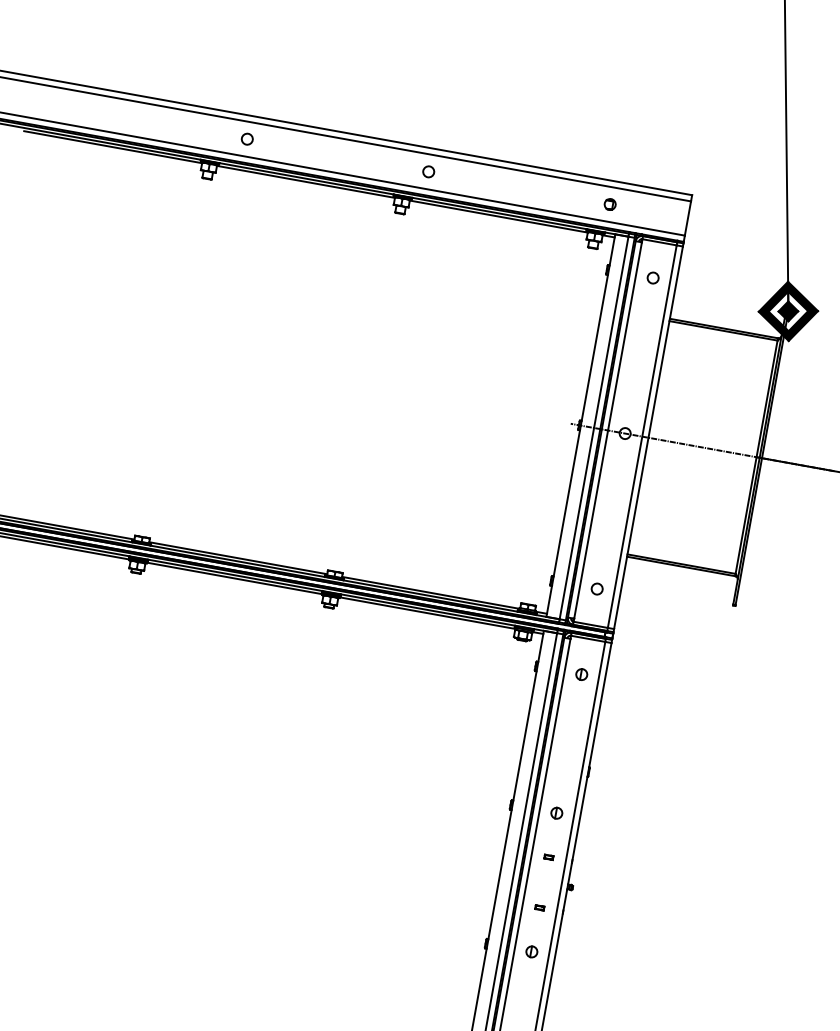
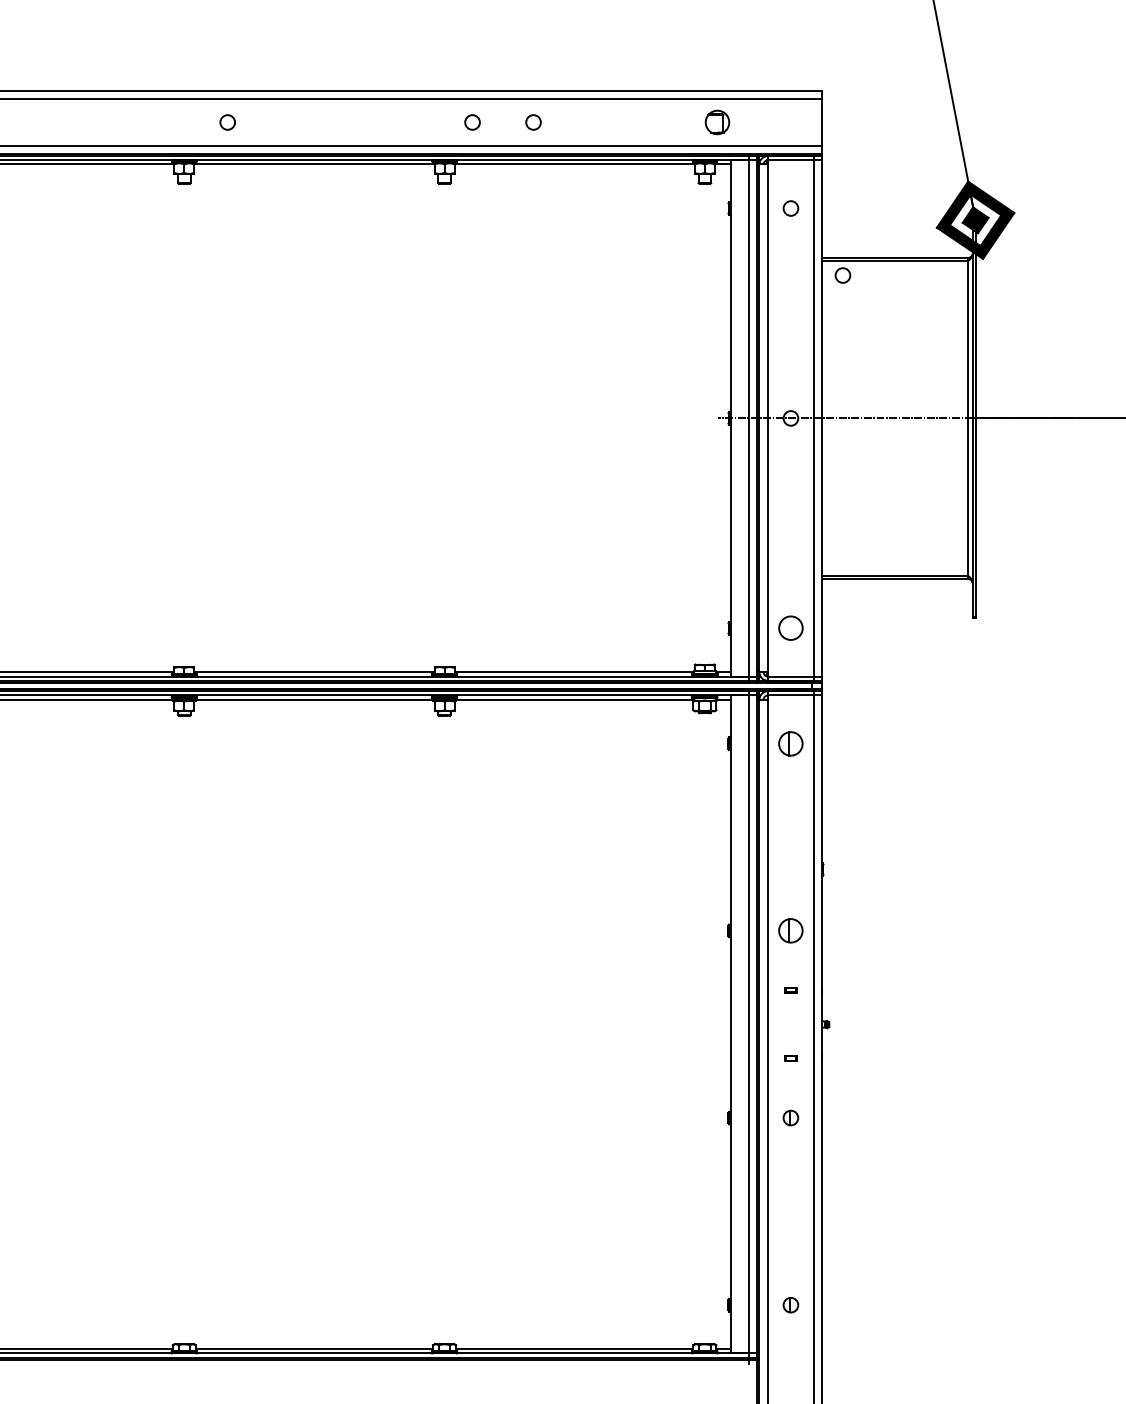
circle: (473, 180) -> (533, 122), added
part: (610, 204) -> (717, 122), size x1.6
circle: (682, 334) -> (842, 275), added
circle: (596, 589) -> (790, 628), size x1.6
part: (581, 674) -> (790, 743), size x1.6
part: (556, 812) -> (790, 930), size x1.6

